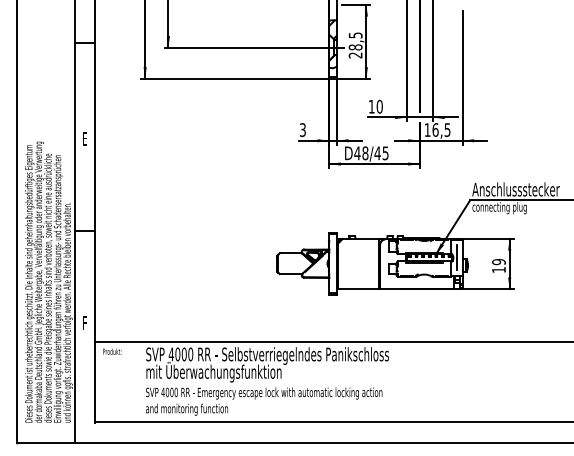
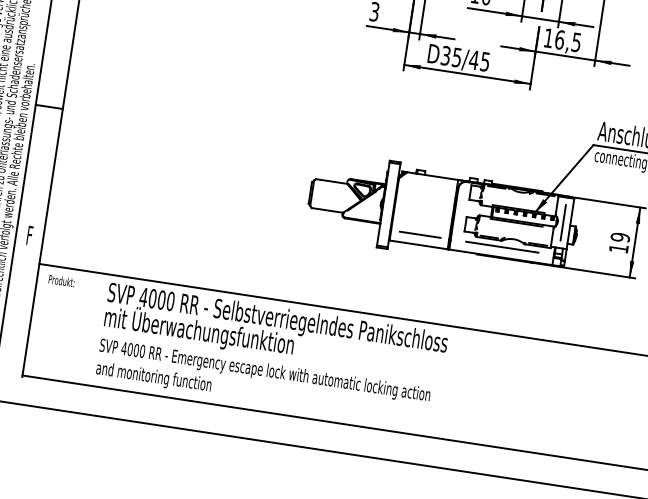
text: (361, 153) -> (451, 57), D48/45 -> D35/45
line: (357, 281) -> (418, 234), added
line: (417, 281) -> (502, 247), added

